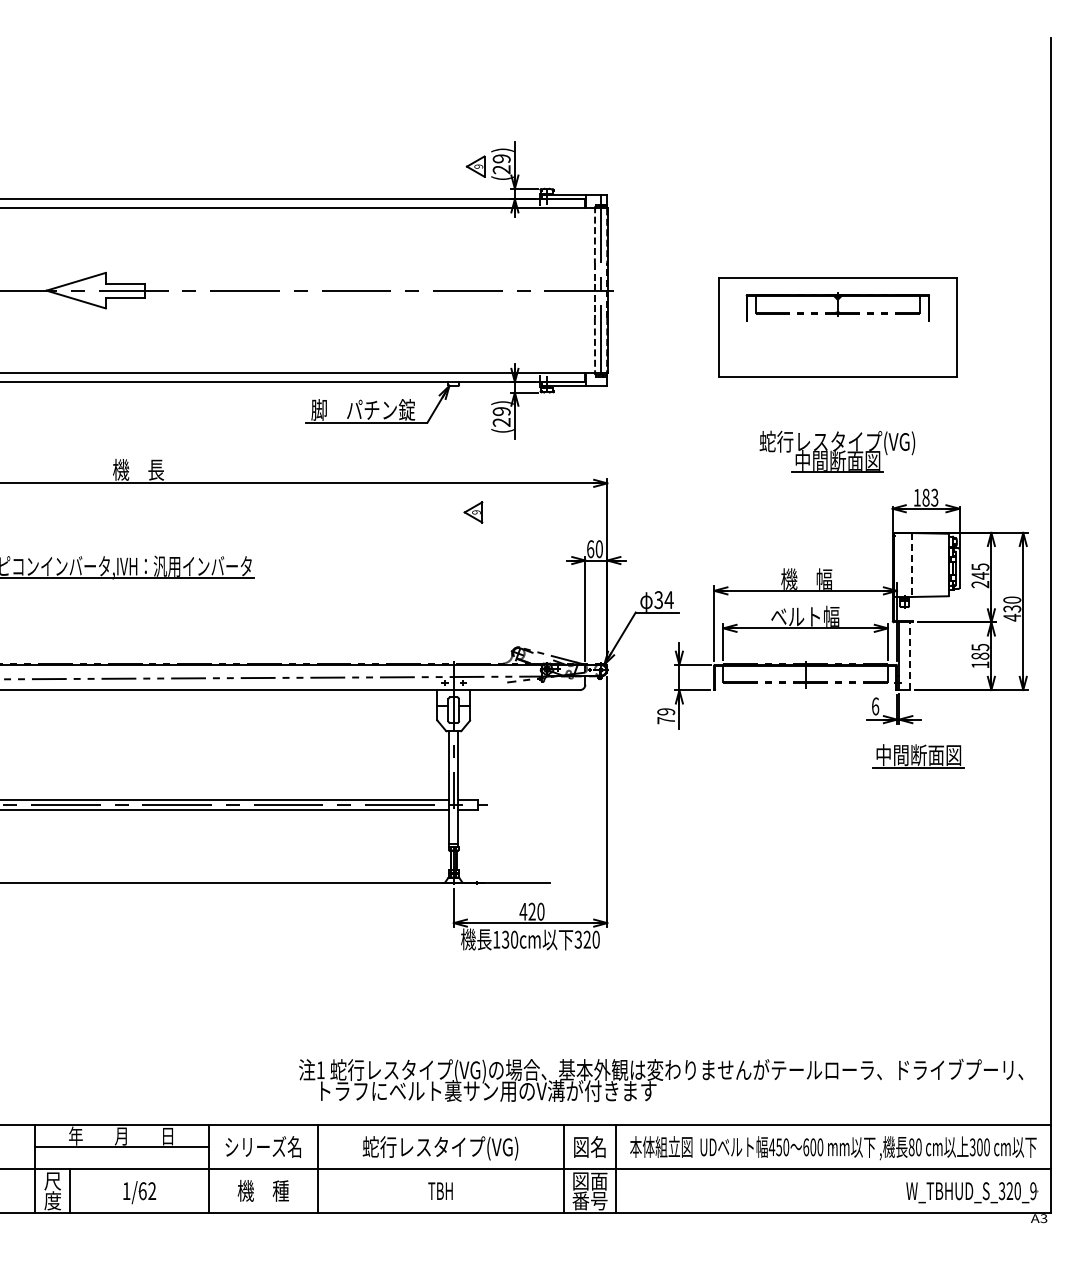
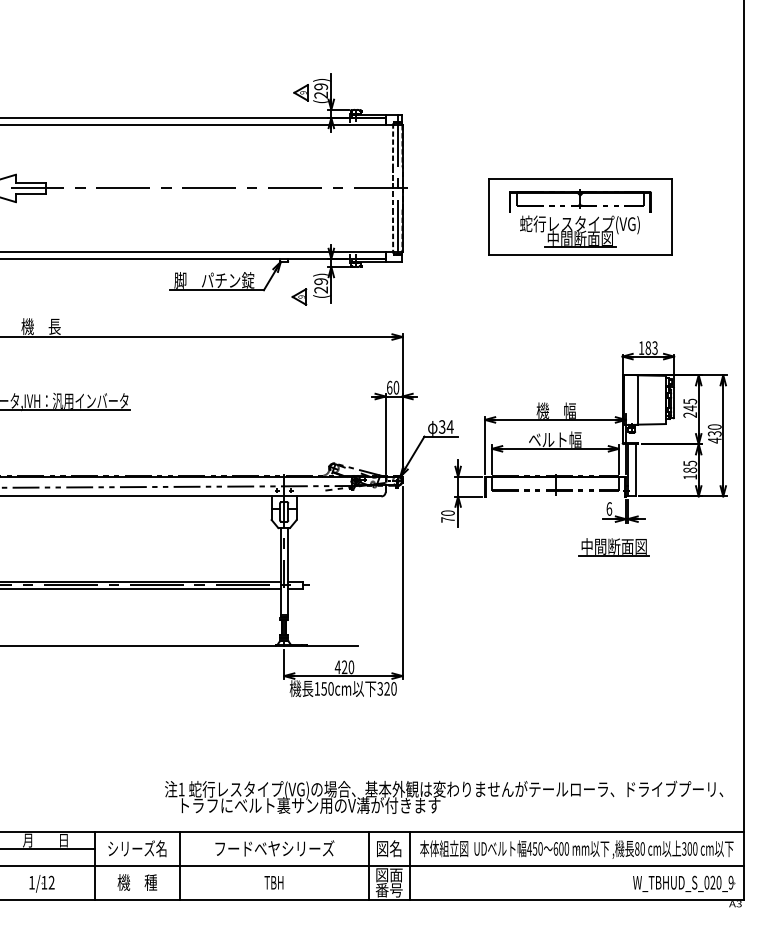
part: (837, 451) -> (580, 231), moved
part: (473, 512) -> (299, 297), moved
line: (912, 565) -> (637, 400), dashed -> solid
line: (910, 656) -> (636, 470), dashed -> solid
text: (666, 711) -> (448, 512), 79 -> 70
part: (918, 756) -> (613, 547), moved
text: (505, 938) -> (324, 687), 130cm -> 150cm
text: (440, 1148) -> (273, 849), 蛇行レスタイプ(VG) -> フードベヤシリーズ
text: (1001, 1190) -> (706, 882), W_TBHUD_S_320_9 -> W_TBHUD_S_020_9
text: (142, 1191) -> (44, 883), 1/62 -> 1/12

